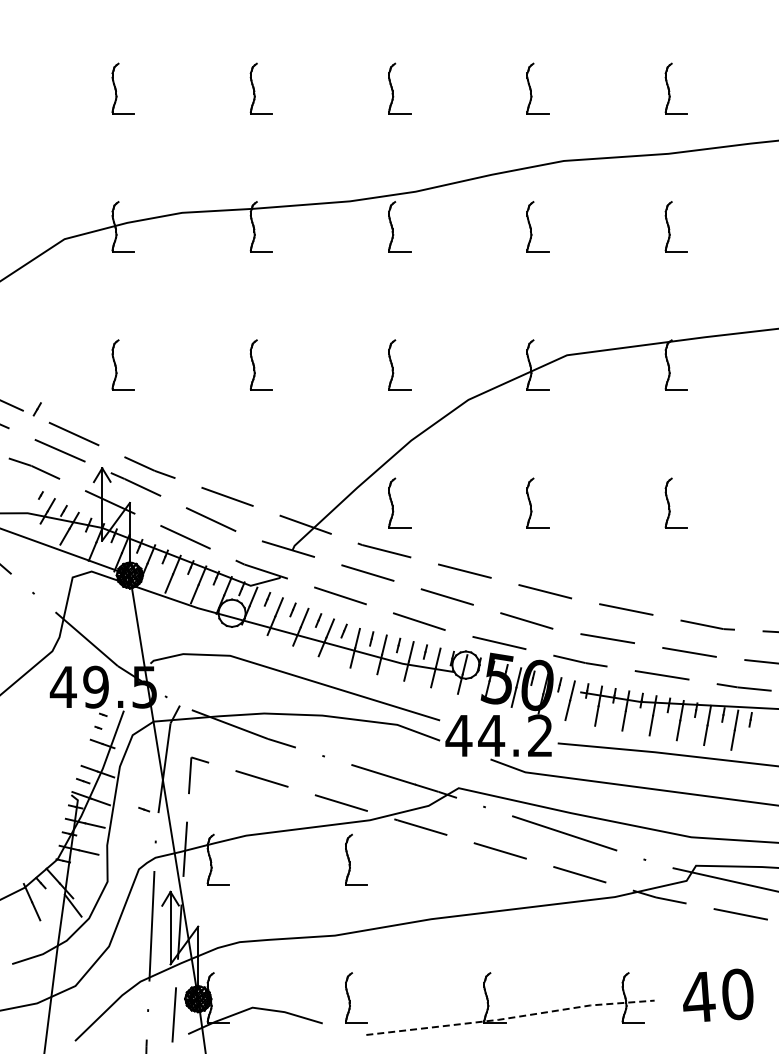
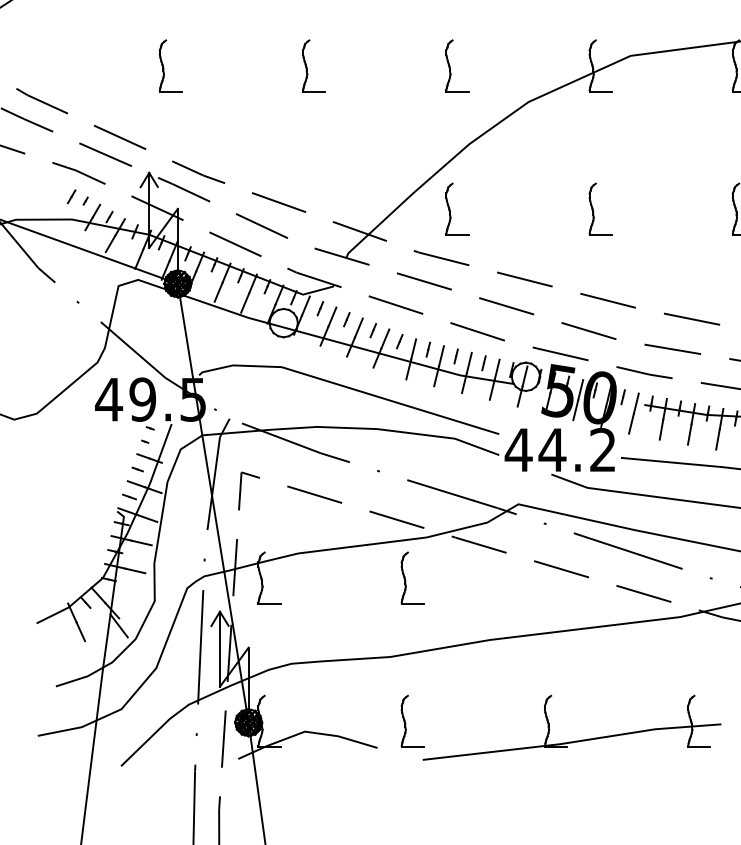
line: (36, 409) -> (70, 196), moved
part: (144, 809) -> (138, 469), moved
line: (510, 1017) -> (572, 741), dashed -> solid

